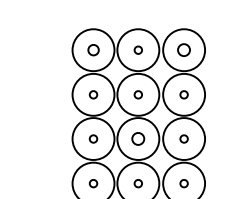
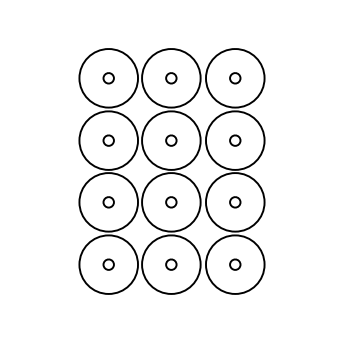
part: (93, 50) -> (108, 78), size x0.71
part: (184, 50) -> (235, 78), size x0.62
part: (138, 139) -> (171, 202), size x0.62

